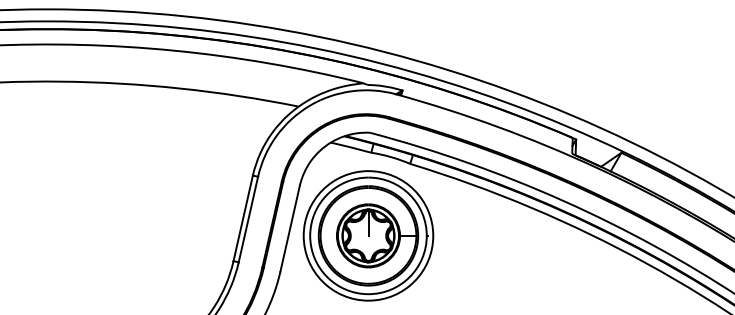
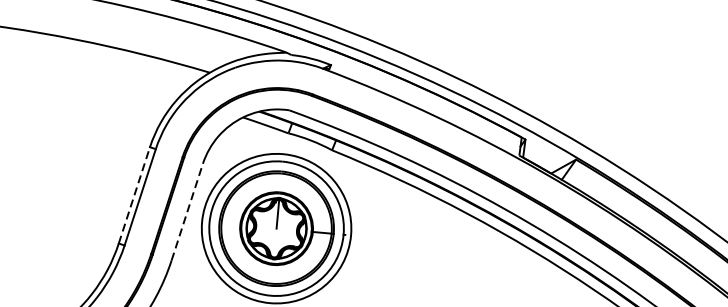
line: (243, 218) -> (134, 195), solid -> dashed
line: (290, 228) -> (187, 211), solid -> dashed

